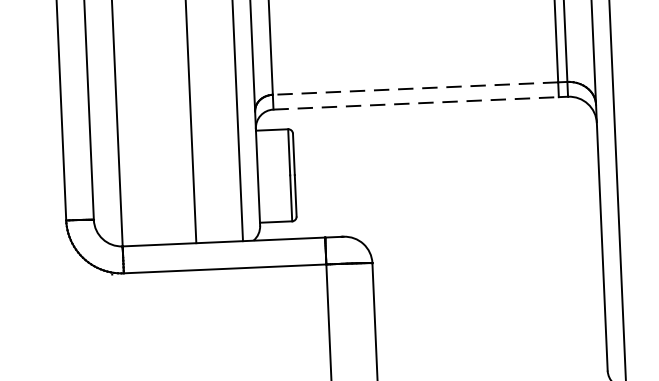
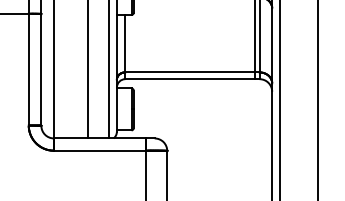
line: (413, 88) -> (189, 72), dashed -> solid
line: (416, 104) -> (190, 79), dashed -> solid

